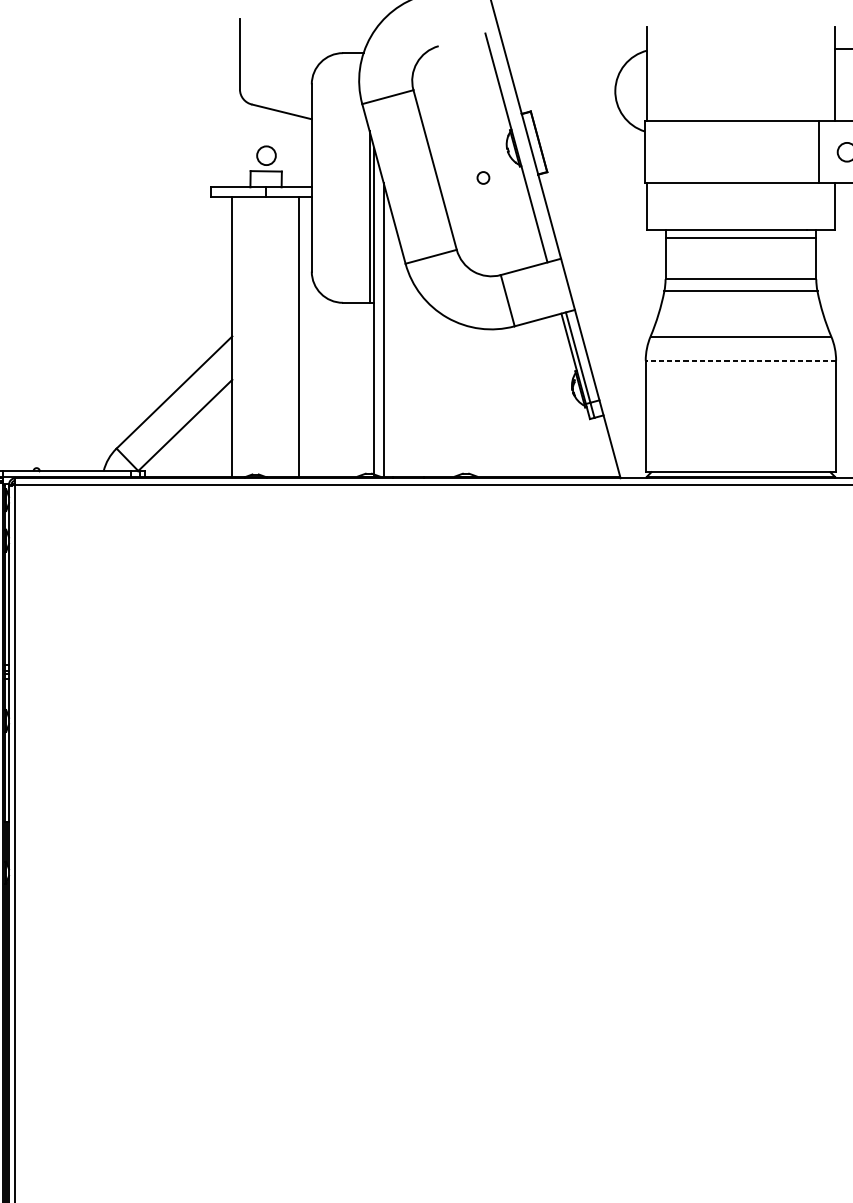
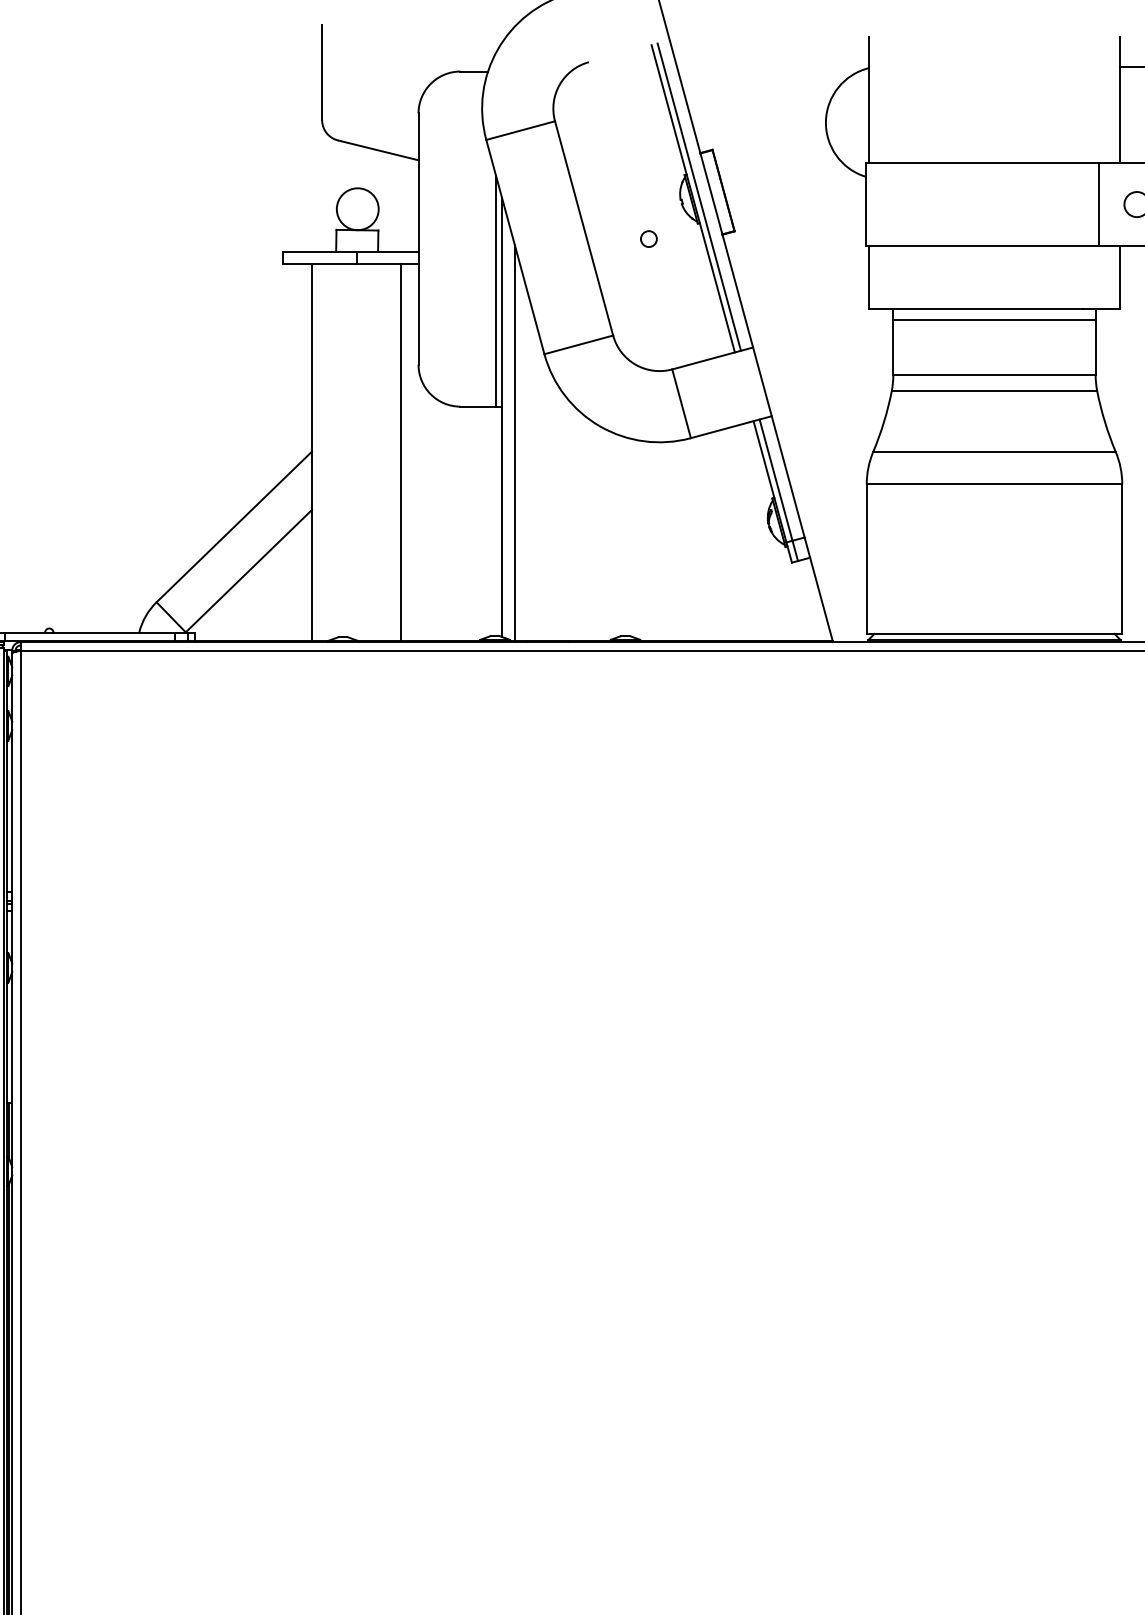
line: (520, 146) -> (698, 196), added
circle: (266, 155) -> (357, 209), size x1.67
line: (740, 360) -> (994, 484), dashed -> solid

